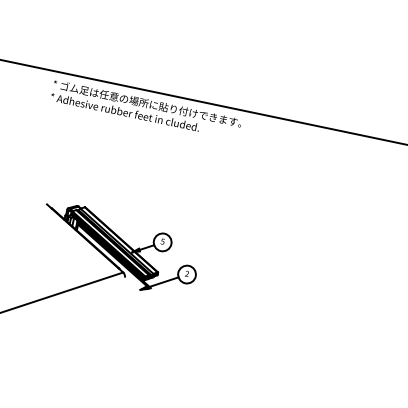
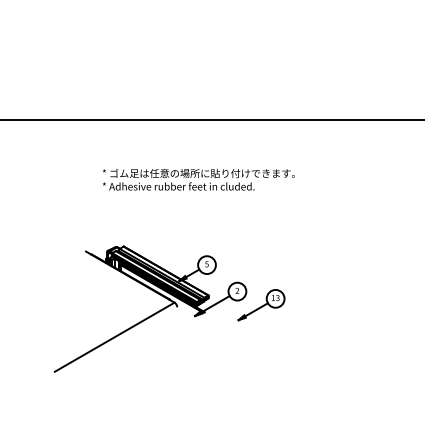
text: (145, 109) -> (198, 179), moved
part: (207, 293) -> (261, 305), added

